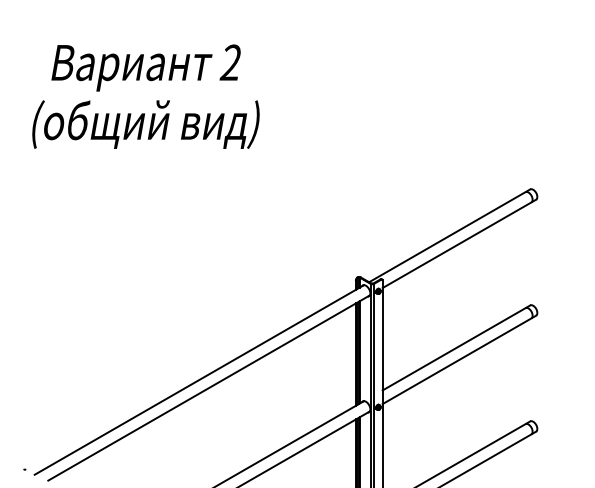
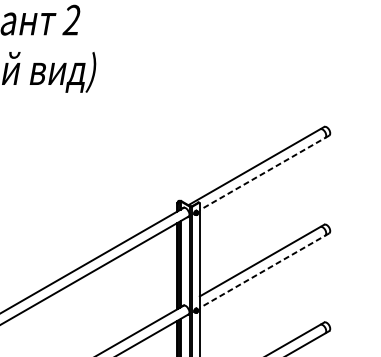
line: (459, 243) -> (264, 172), solid -> dashed
line: (459, 359) -> (264, 270), solid -> dashed

